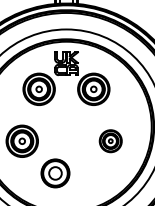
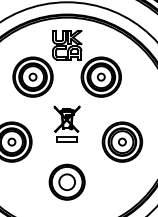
part: (66, 126) -> (67, 123), added
part: (110, 140) -> (122, 141), size x1.43
part: (55, 173) -> (67, 182), moved

